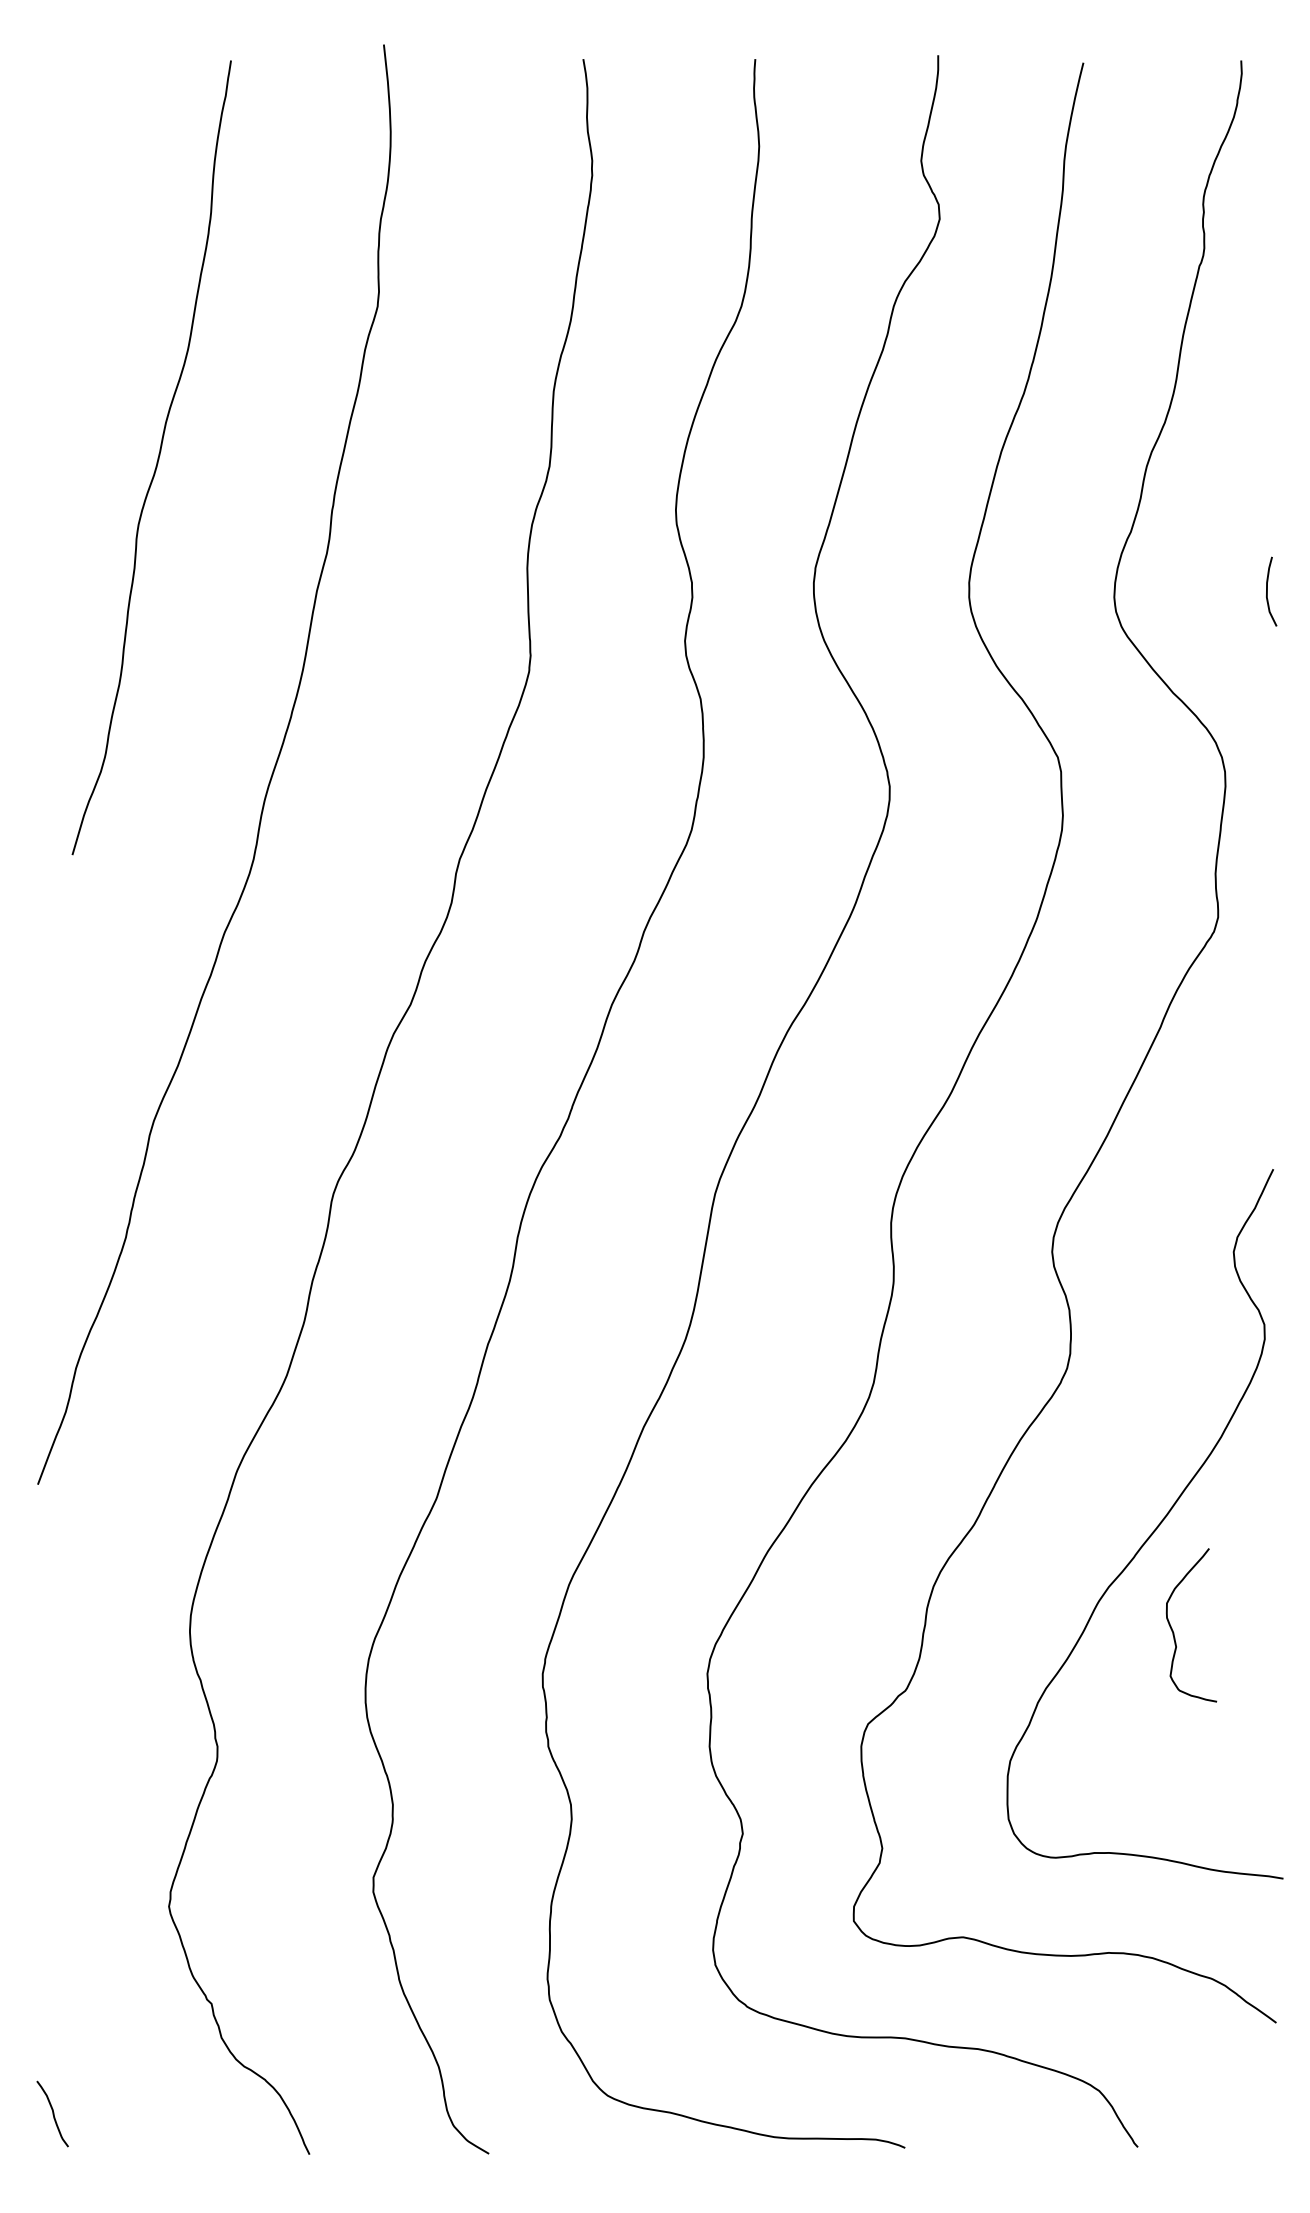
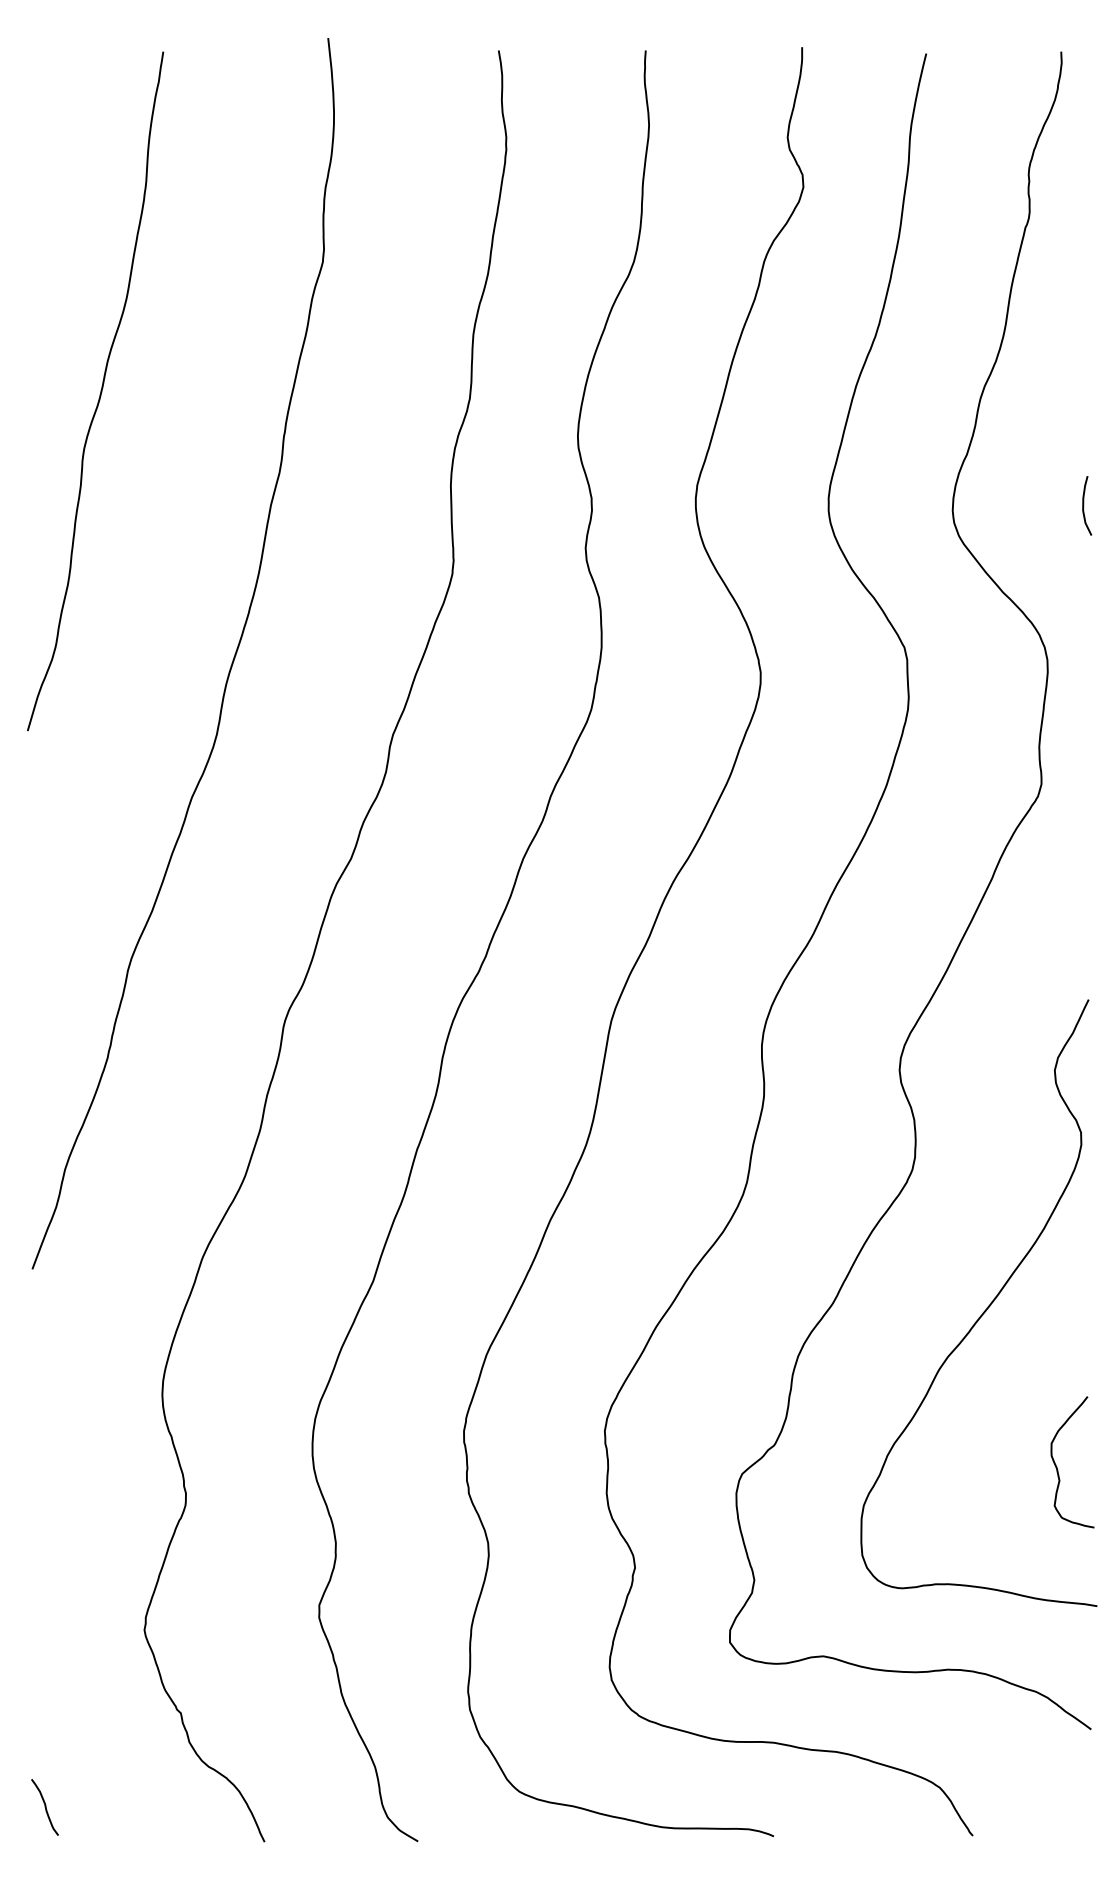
curve: (157, 457) -> (100, 391), moved
curve: (1174, 1632) -> (1058, 1468), moved

